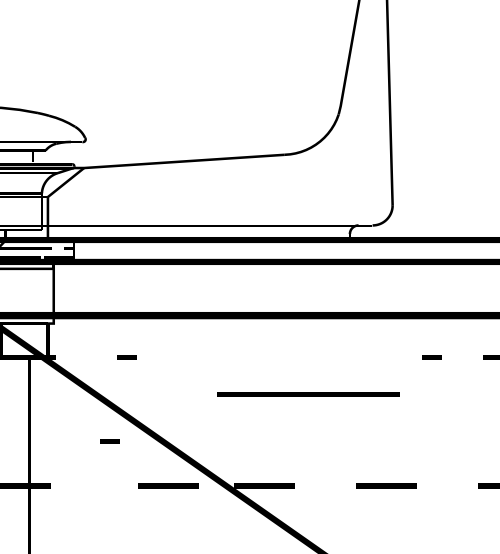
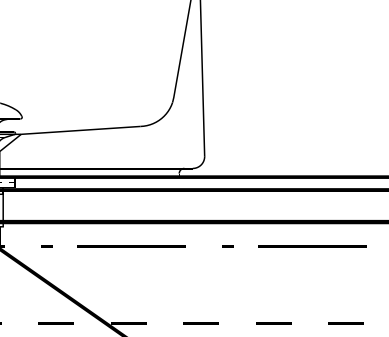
line: (308, 393) -> (131, 246), moved
line: (109, 440) -> (36, 296), removed
line: (166, 486) -> (55, 323), moved

